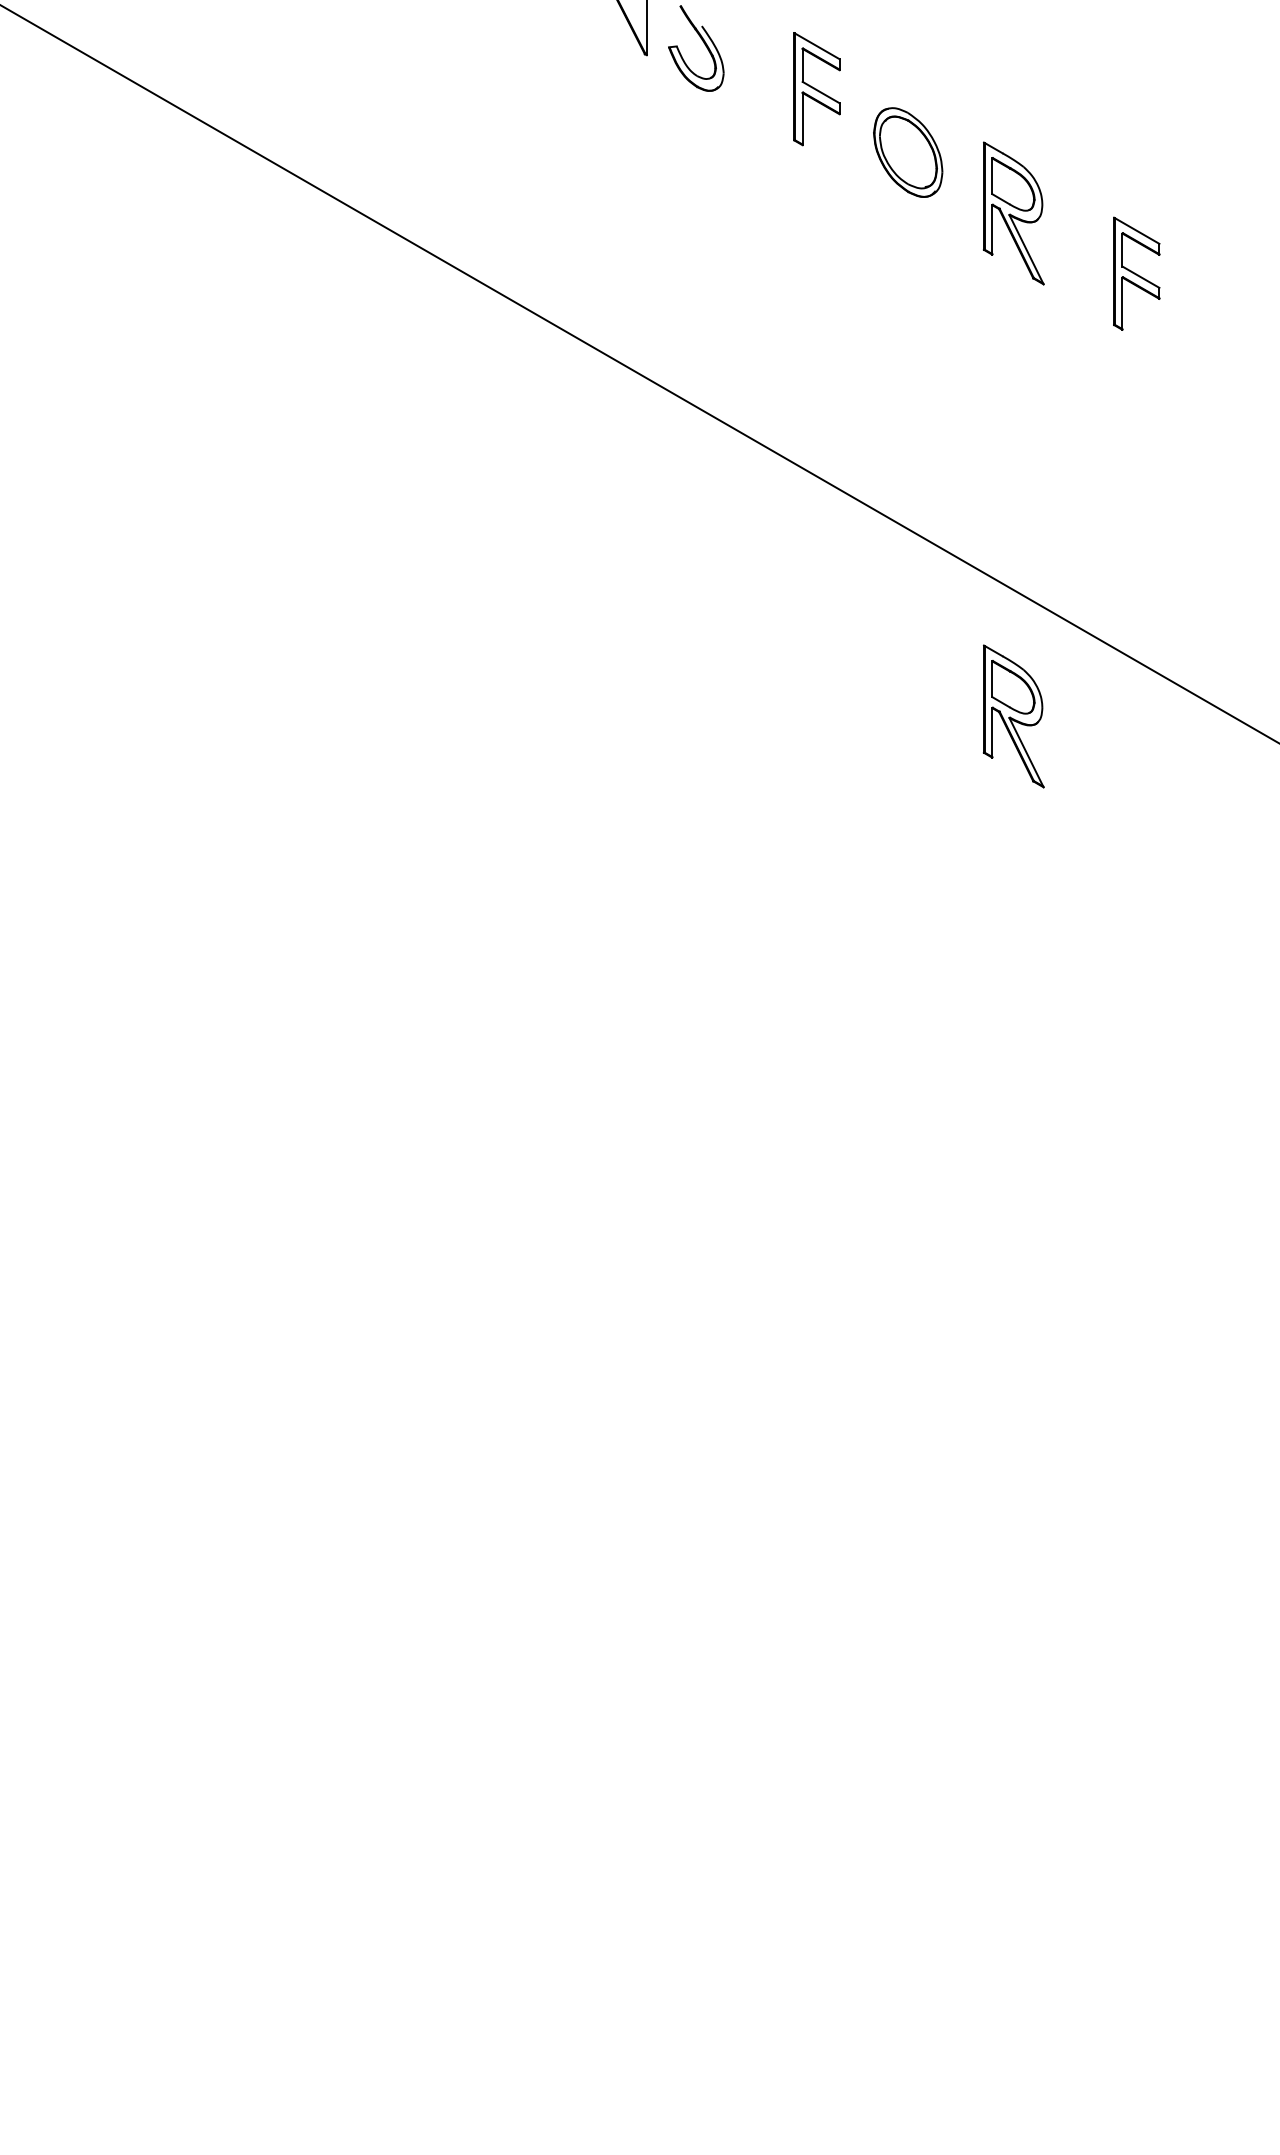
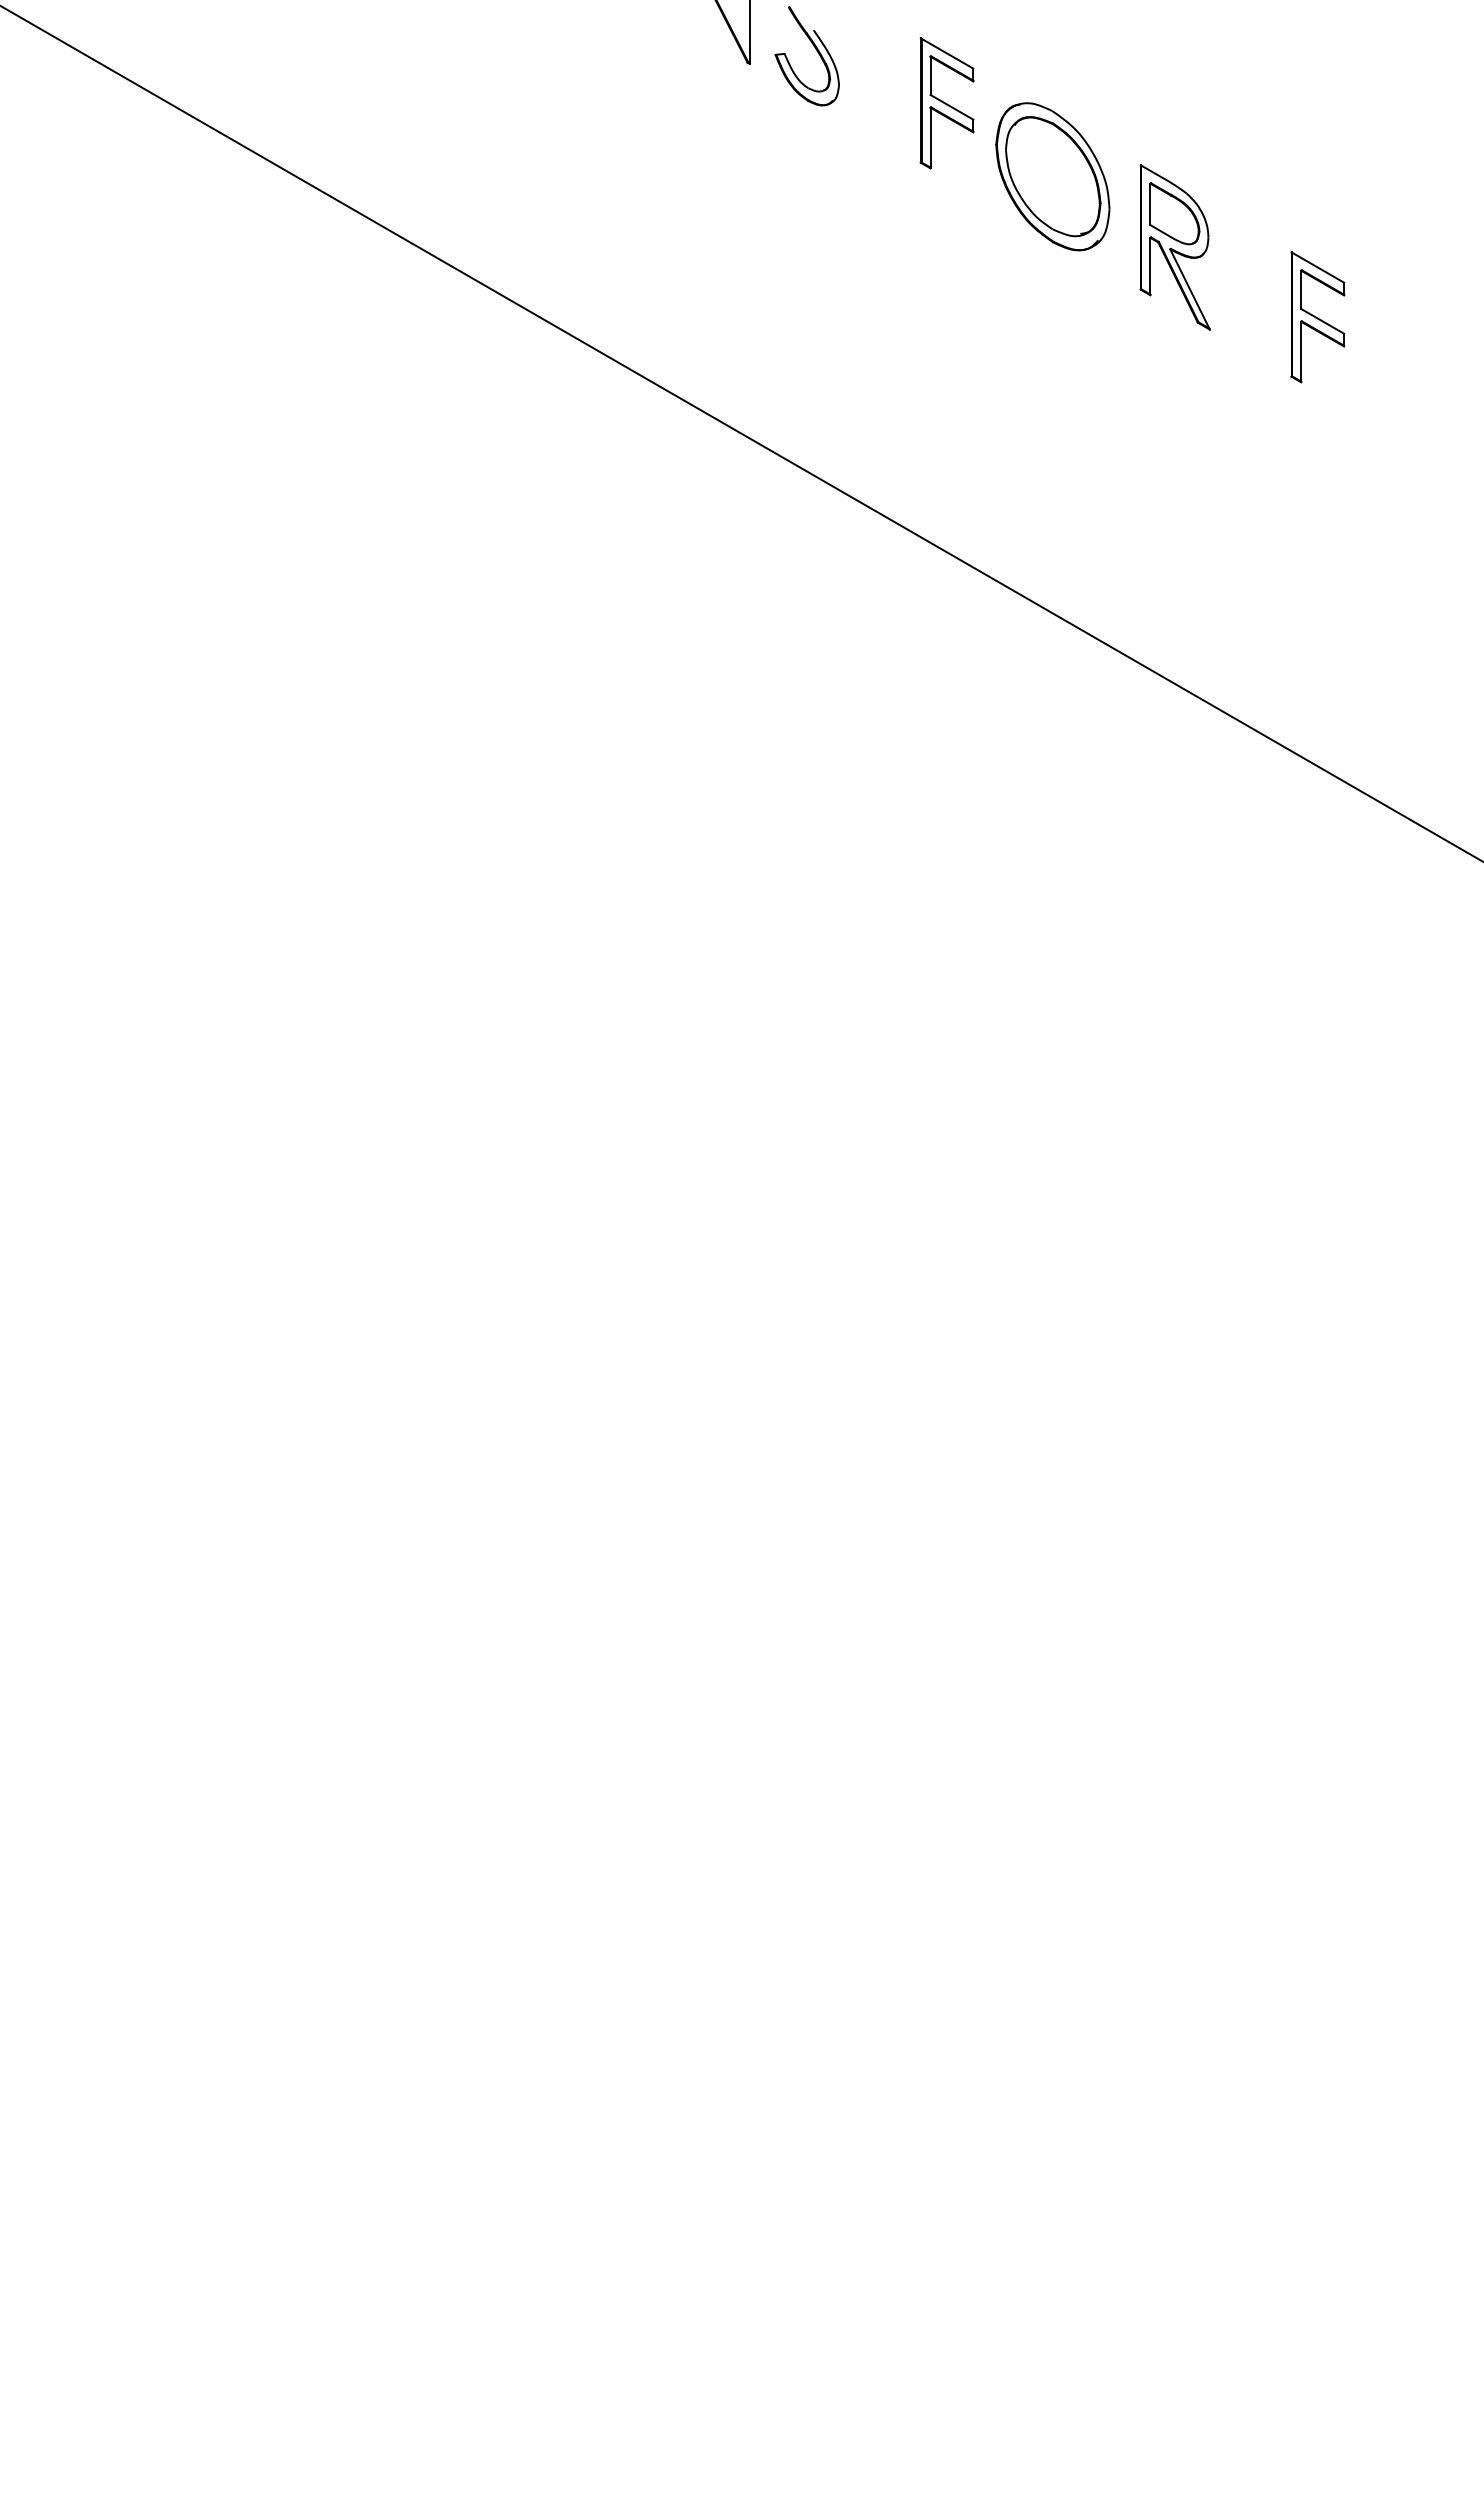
part: (907, 152) -> (1052, 176), size x1.43
part: (1013, 716) -> (1174, 830), removed

